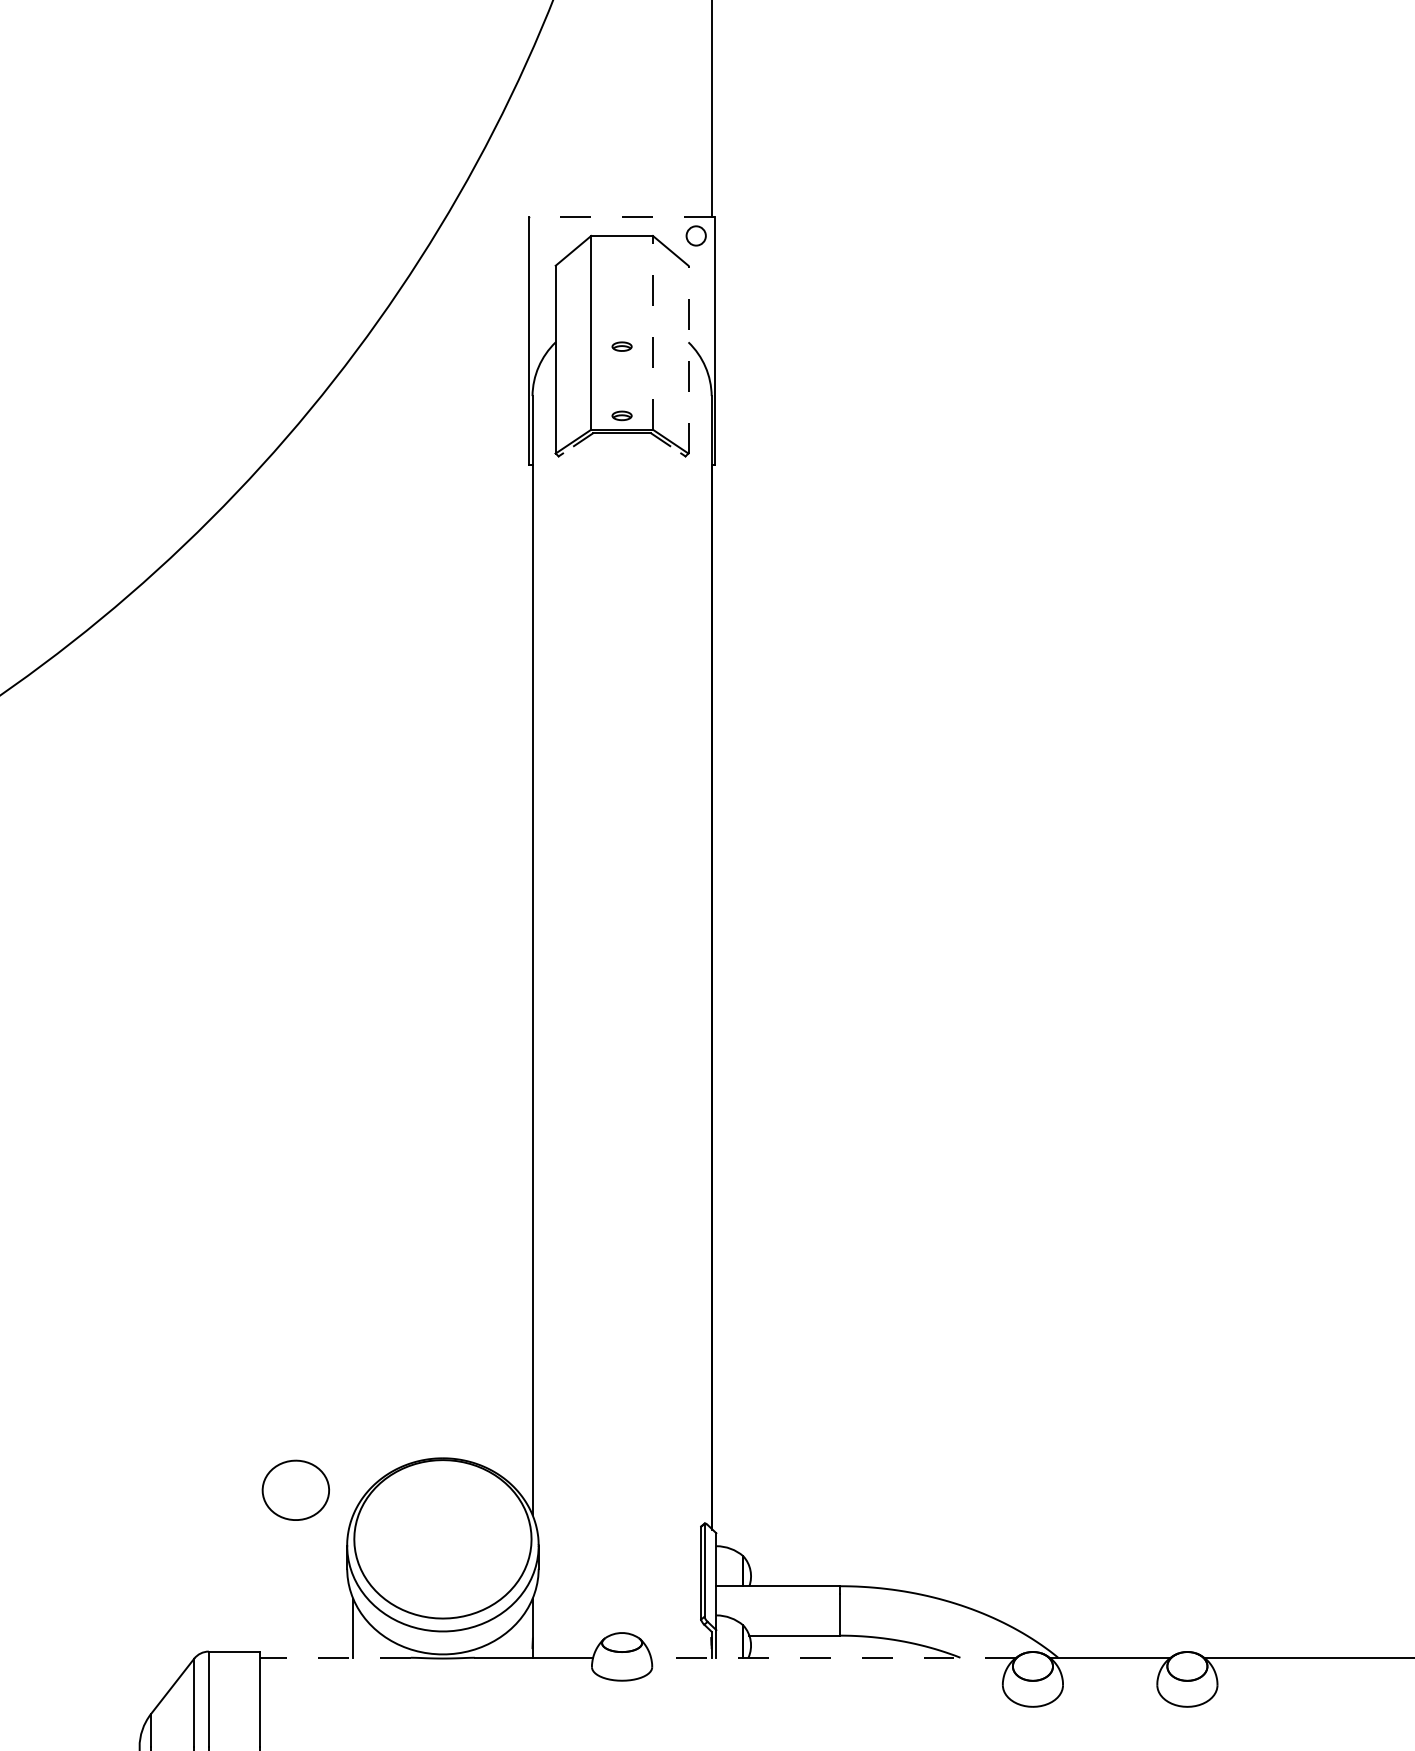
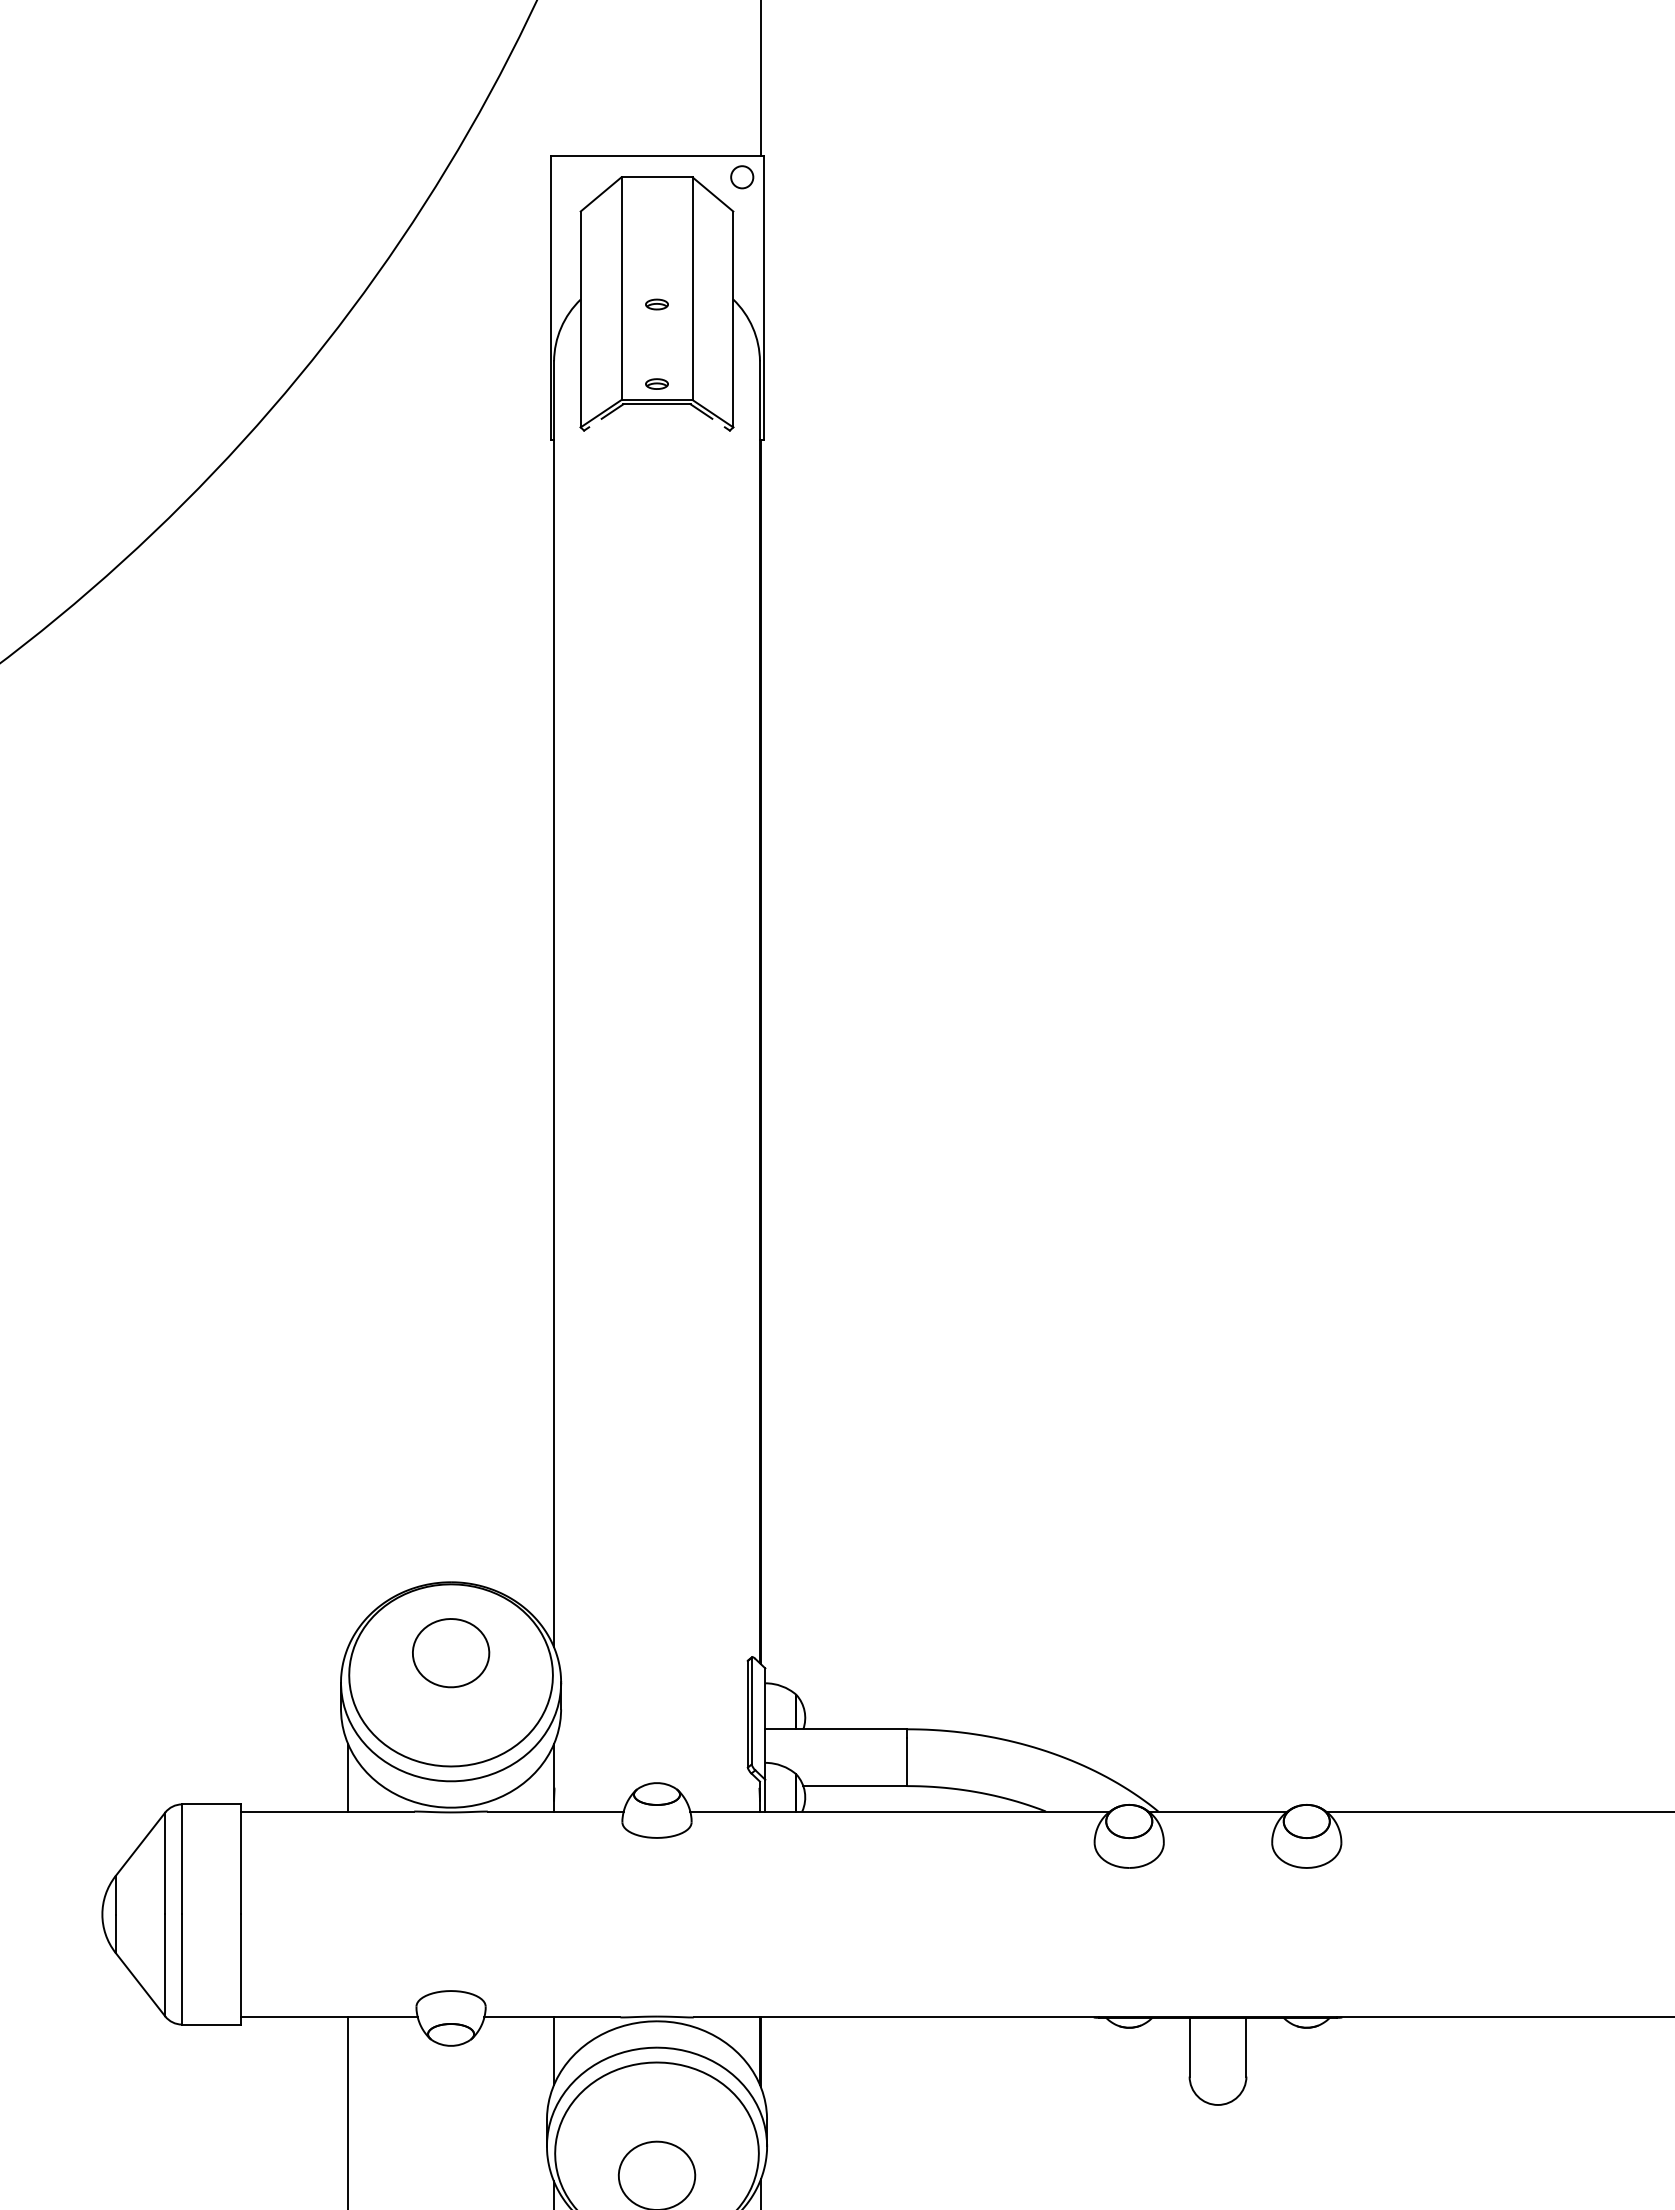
line: (622, 217) -> (657, 155), dashed -> solid
line: (652, 332) -> (692, 288), dashed -> solid
line: (688, 359) -> (733, 319), dashed -> solid
part: (296, 1490) -> (451, 1653), moved
line: (335, 1657) -> (327, 1811), dashed -> solid
line: (833, 1657) -> (900, 1811), dashed -> solid

